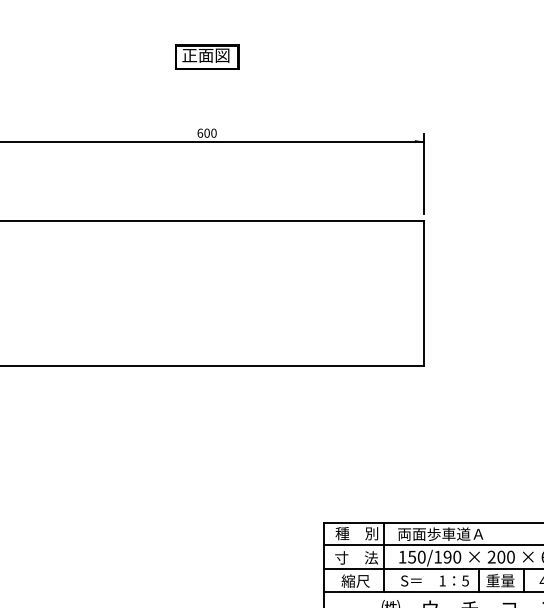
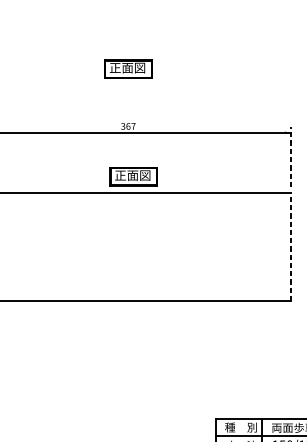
text: (206, 132) -> (127, 125), 600 -> 367
line: (423, 174) -> (291, 157), solid -> dashed
part: (214, 199) -> (133, 176), added
line: (423, 292) -> (291, 246), solid -> dashed

